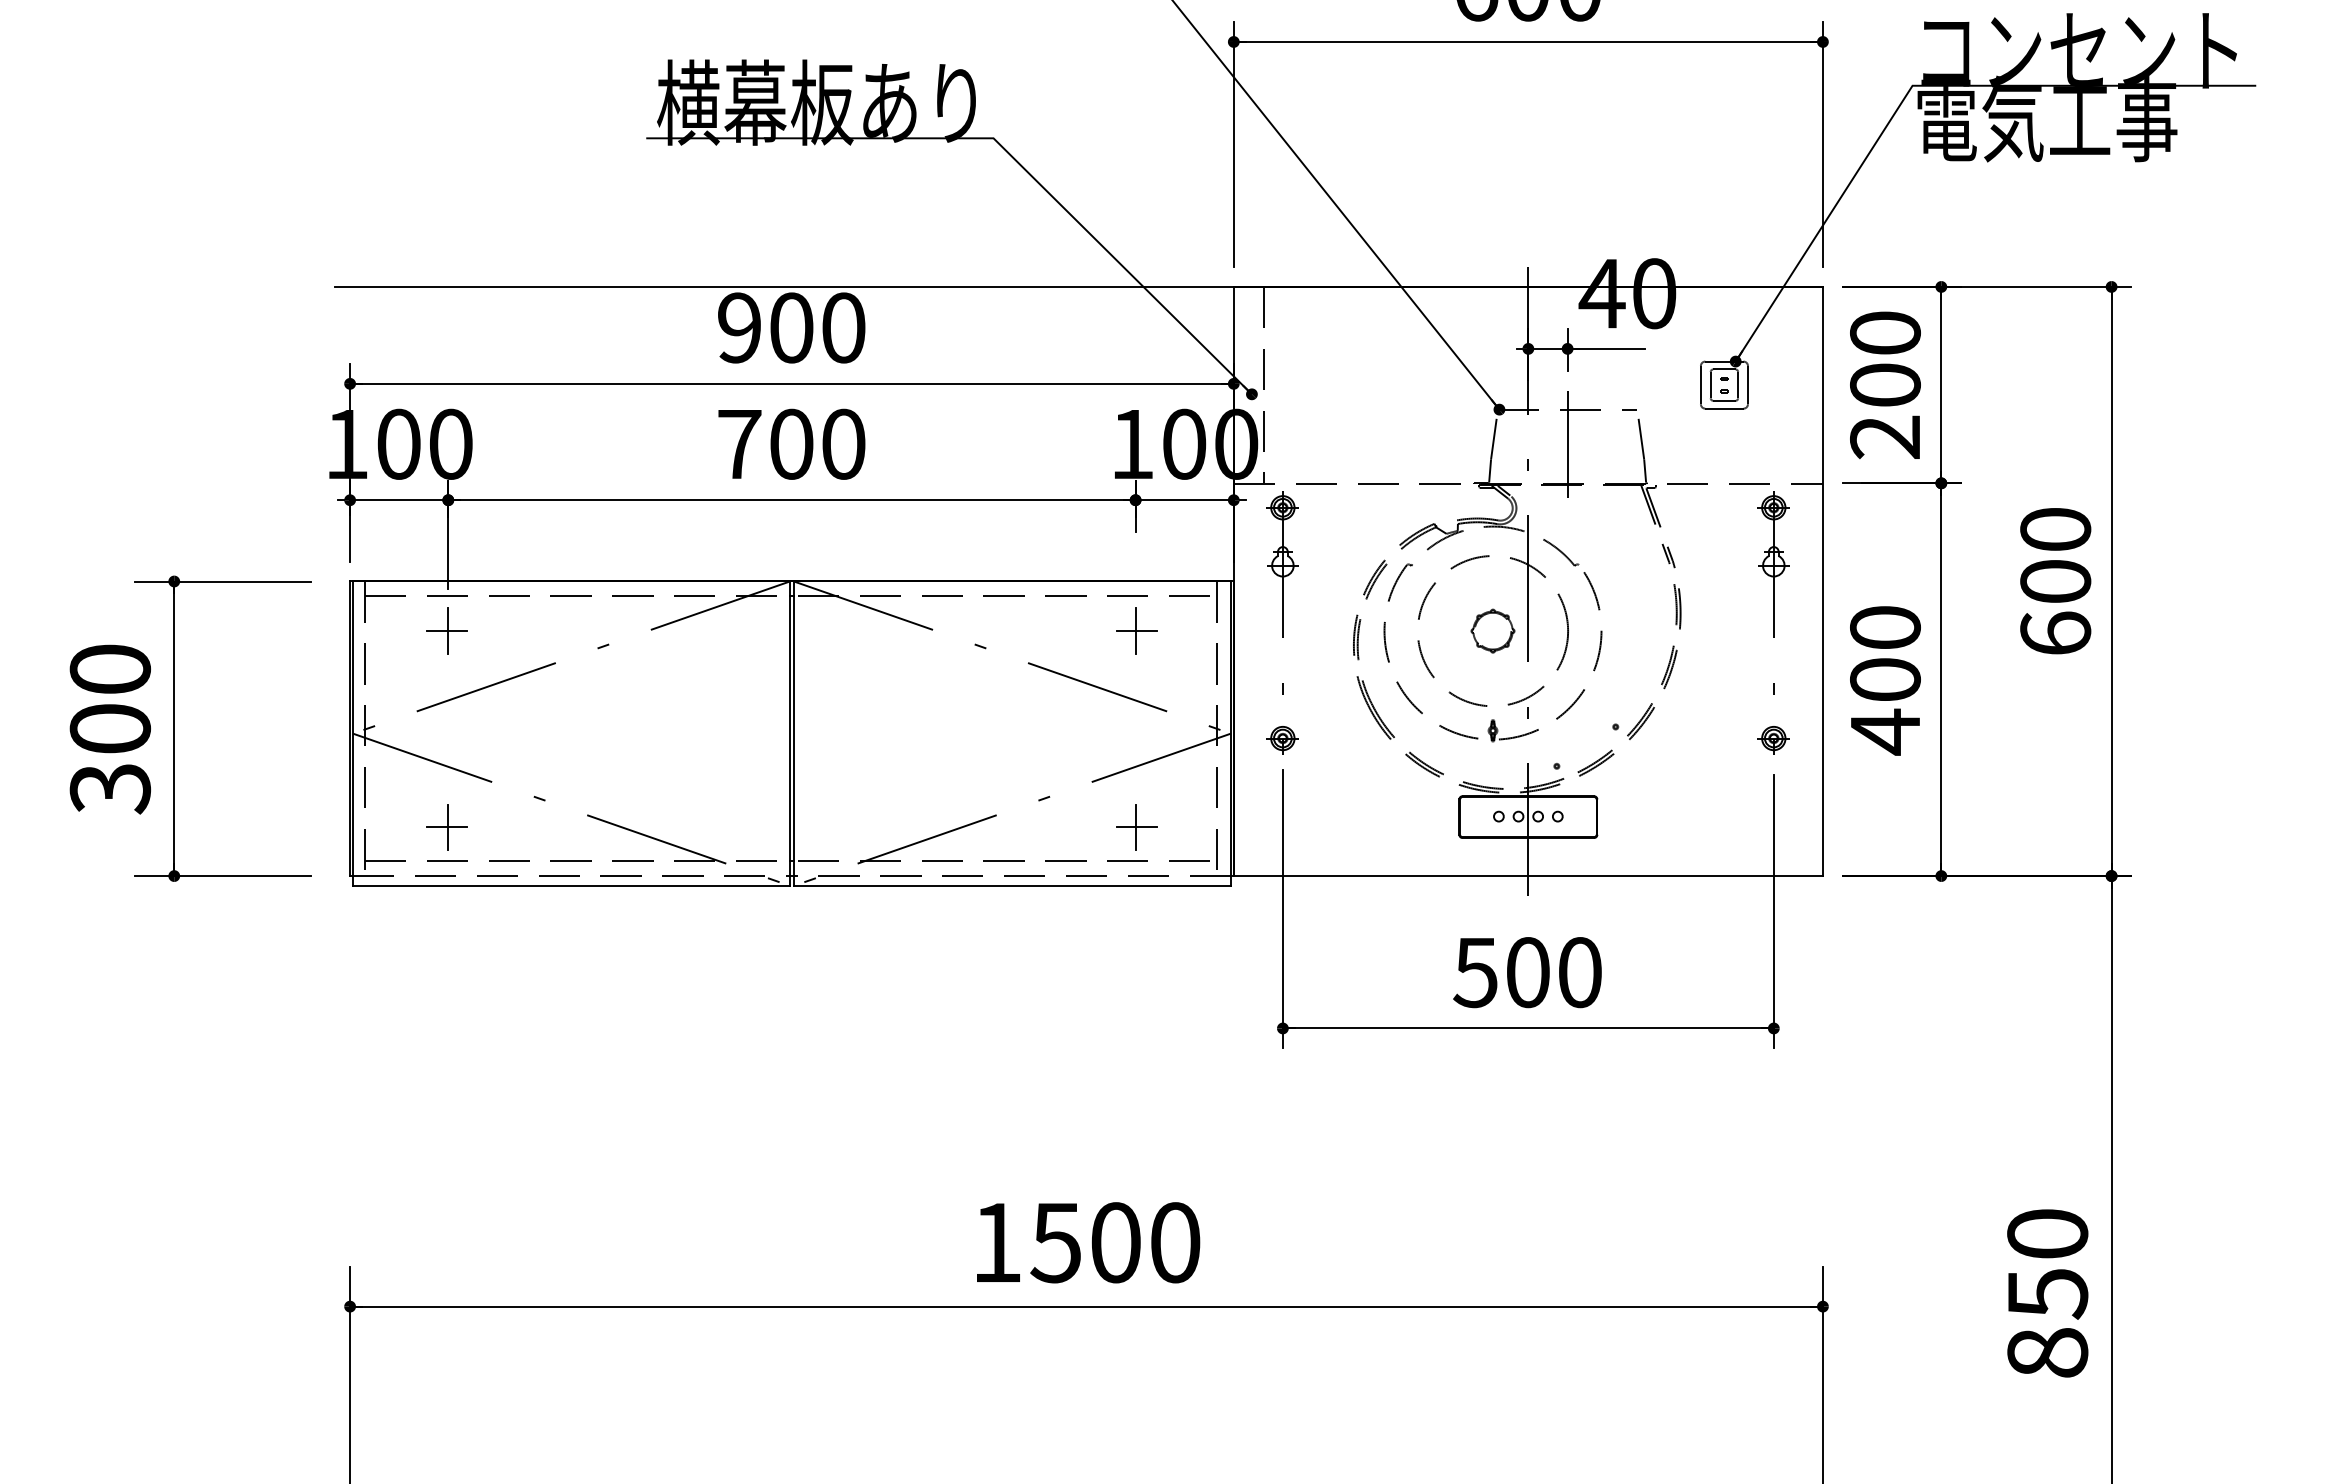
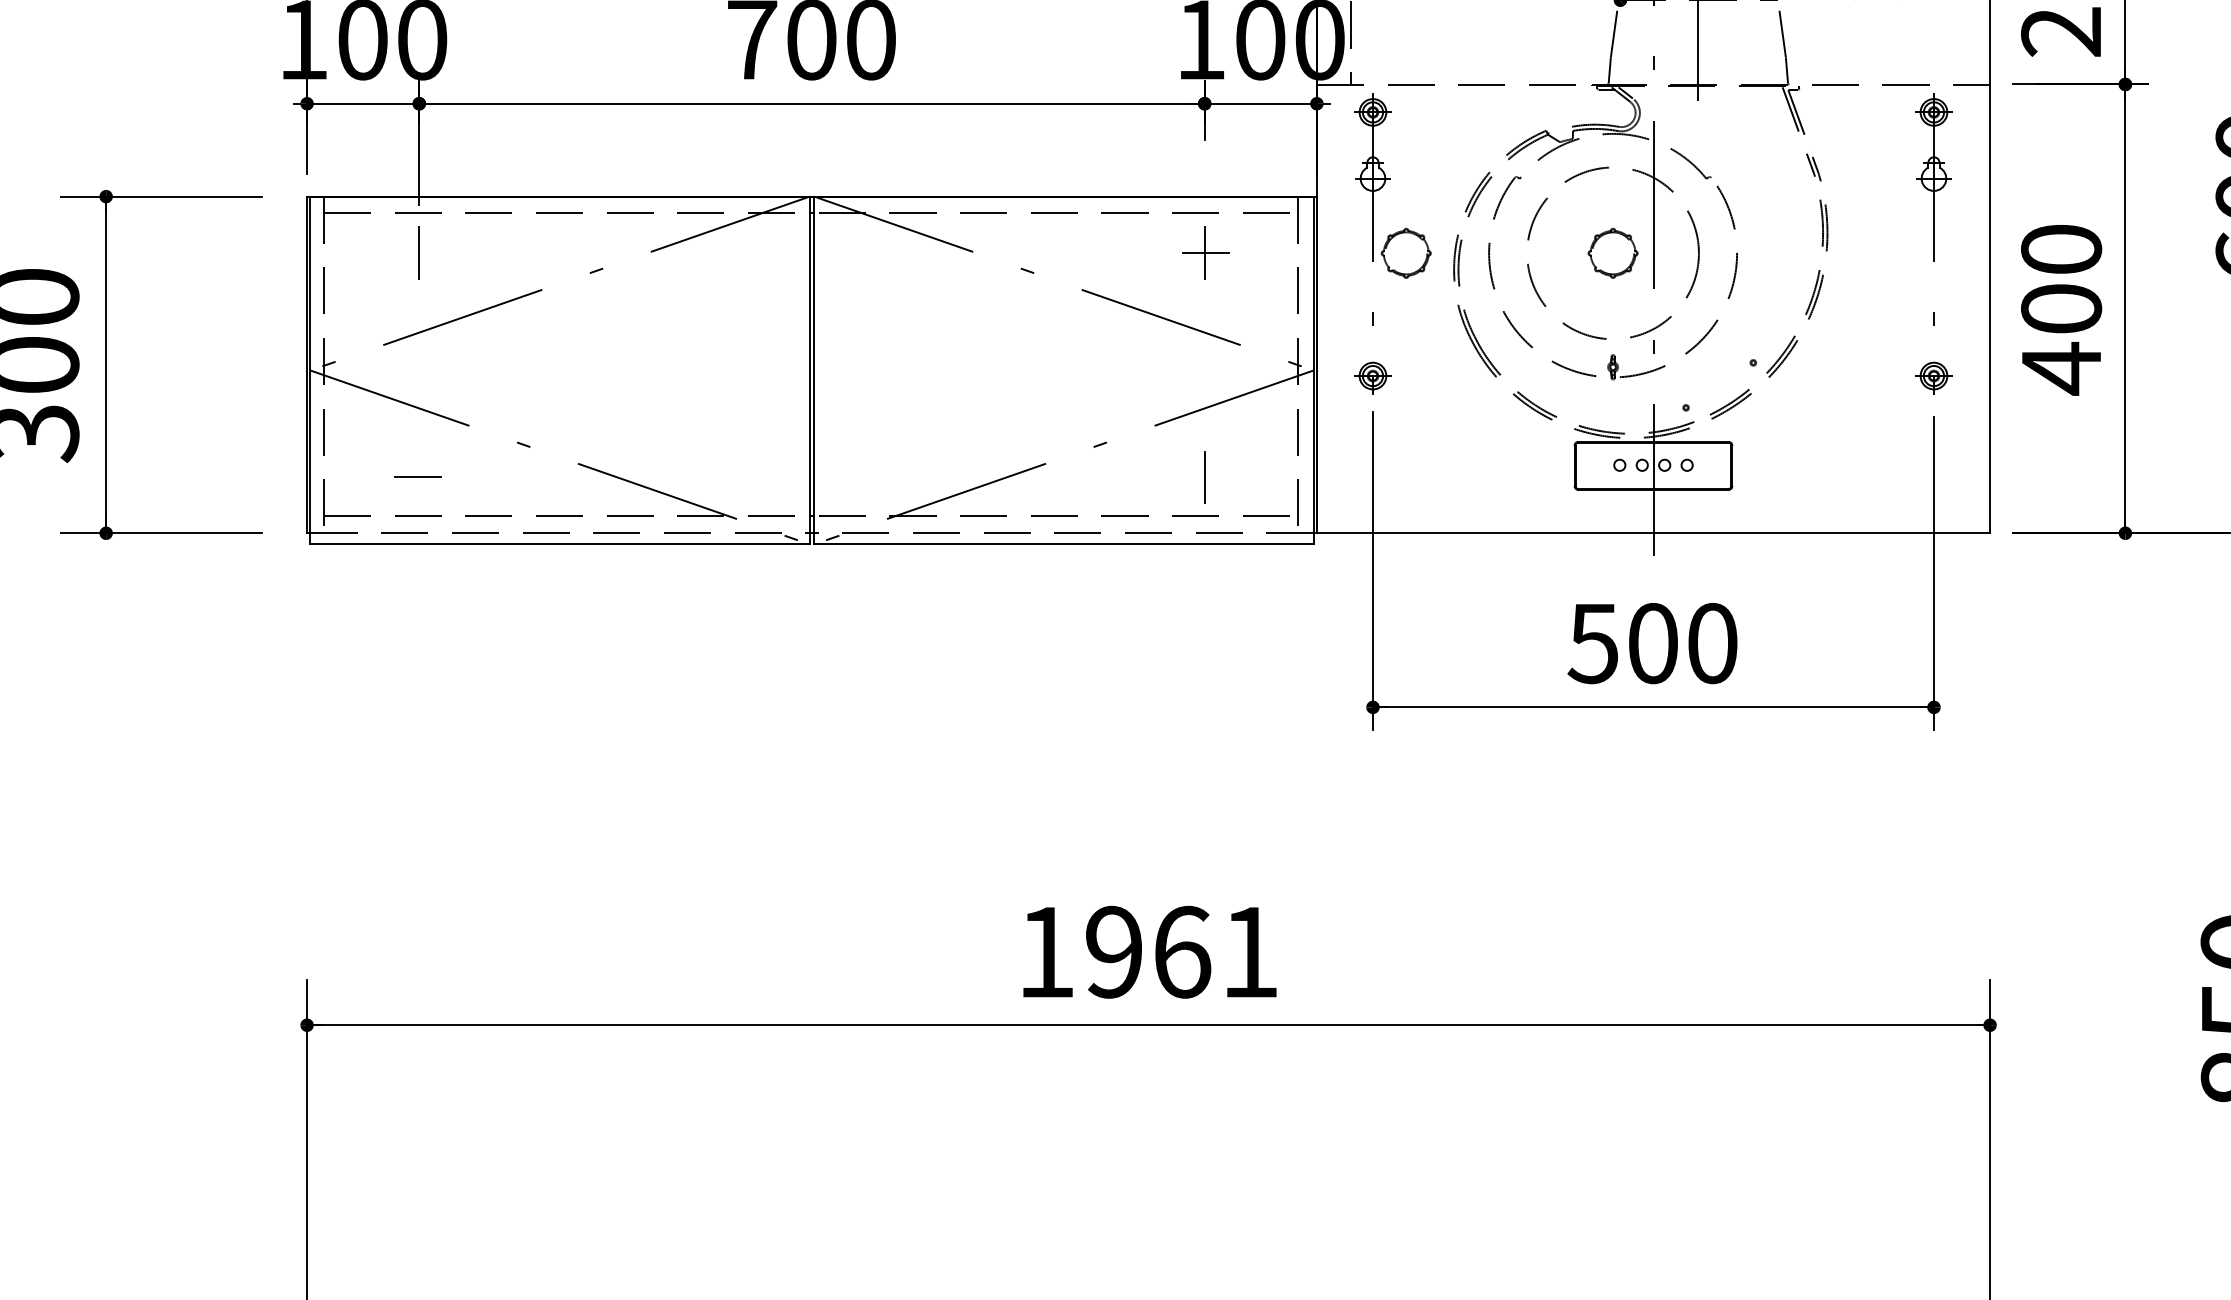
line: (446, 630) -> (417, 252), removed
part: (1311, 630) -> (1405, 252), added
line: (1136, 826) -> (1205, 476), removed
line: (448, 827) -> (419, 477), removed
text: (1115, 1242) -> (1181, 951), 1500 -> 1961

